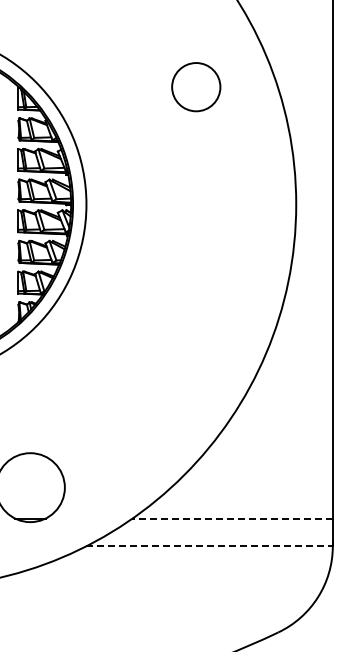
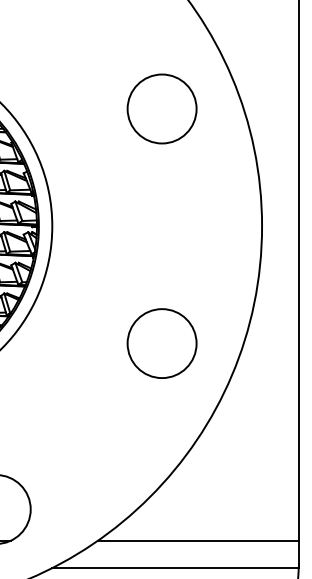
circle: (195, 86) -> (161, 108), size x1.43
circle: (195, 321) -> (161, 343), added
line: (232, 518) -> (198, 540), dashed -> solid
line: (210, 546) -> (176, 568), dashed -> solid

